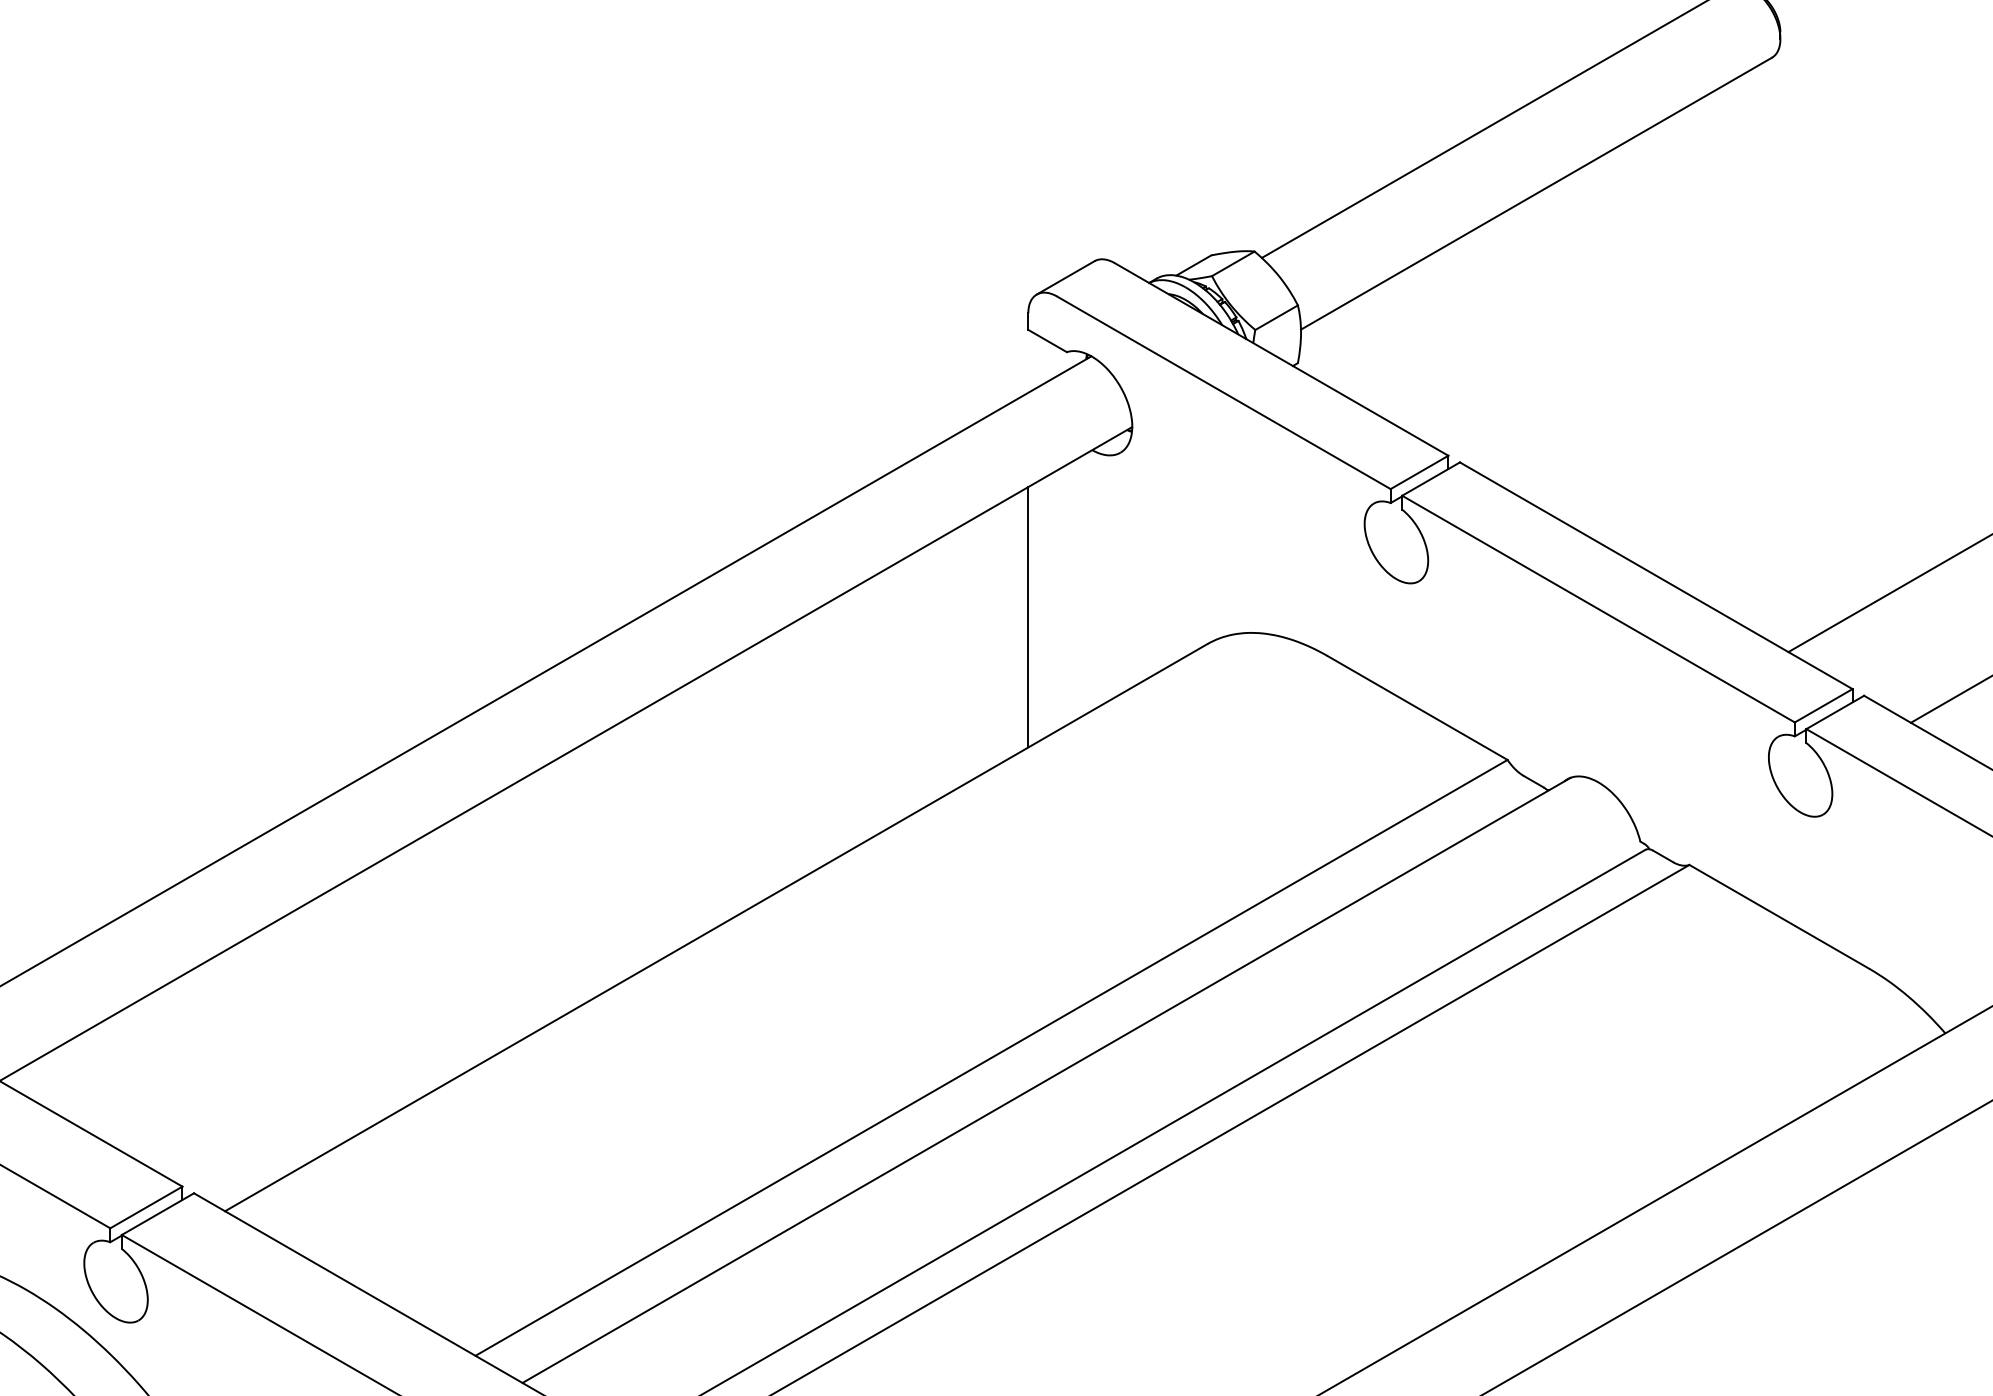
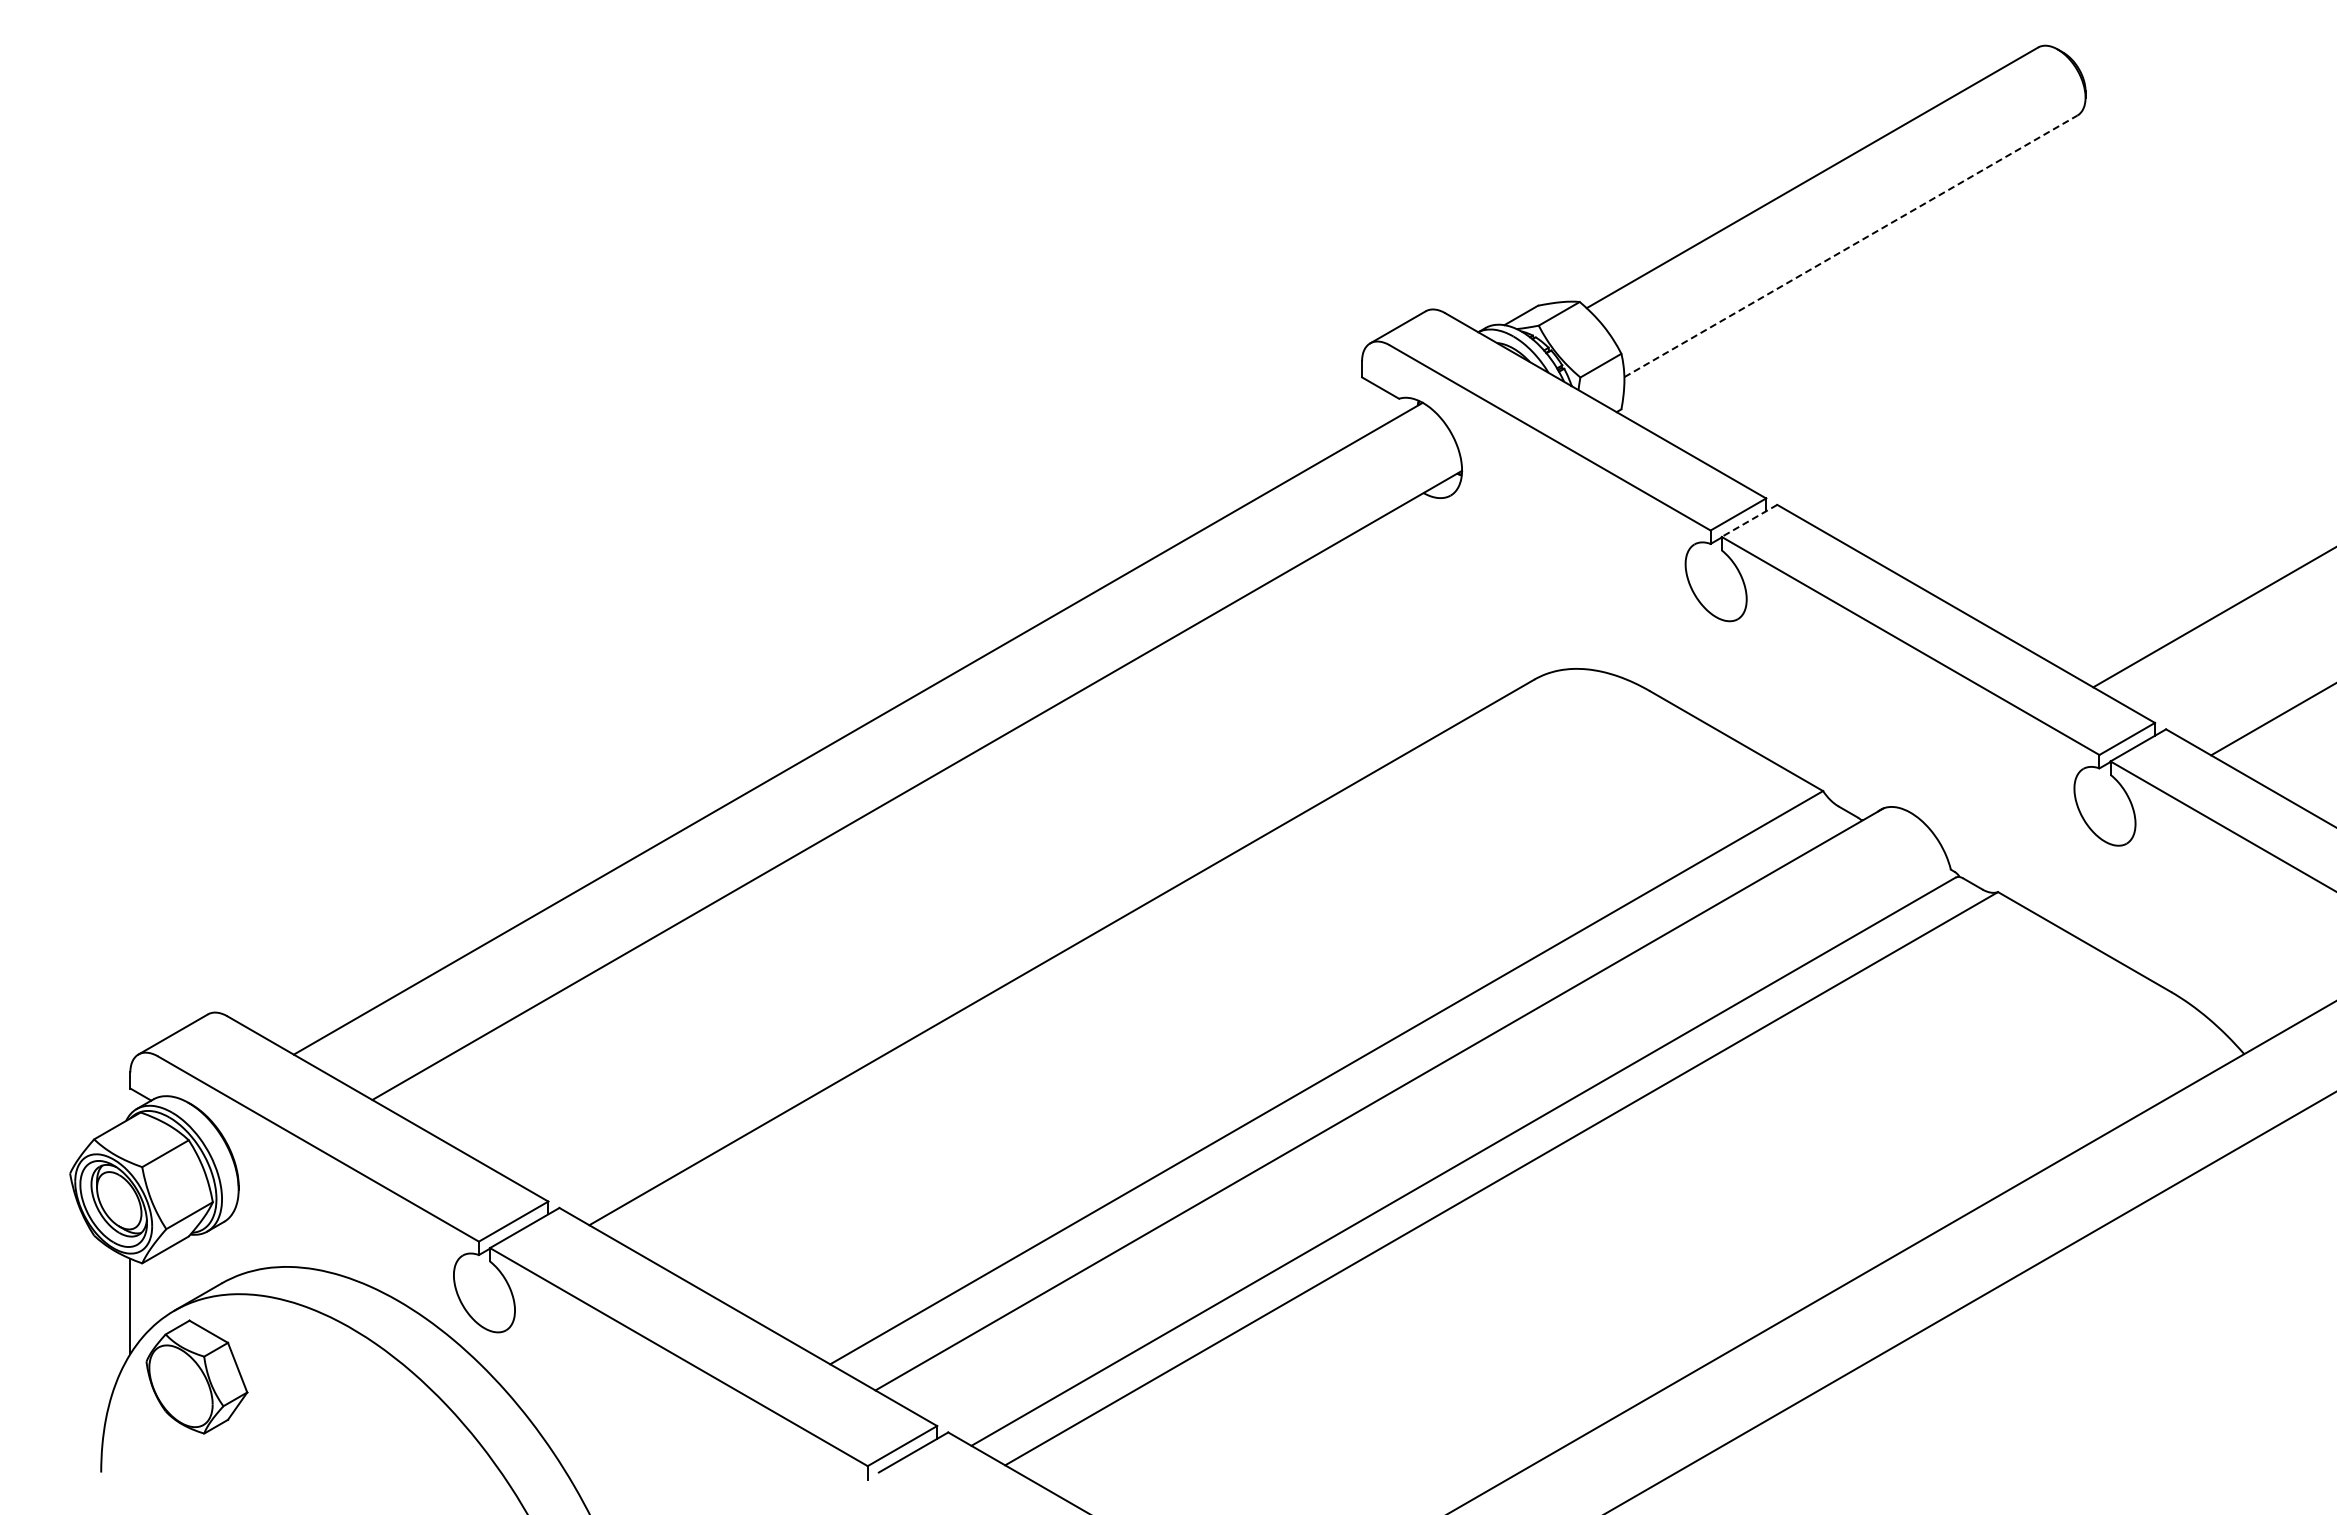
line: (1536, 193) -> (1850, 246), solid -> dashed
line: (1431, 479) -> (1749, 521), solid -> dashed
line: (1028, 616) -> (1362, 653), removed

